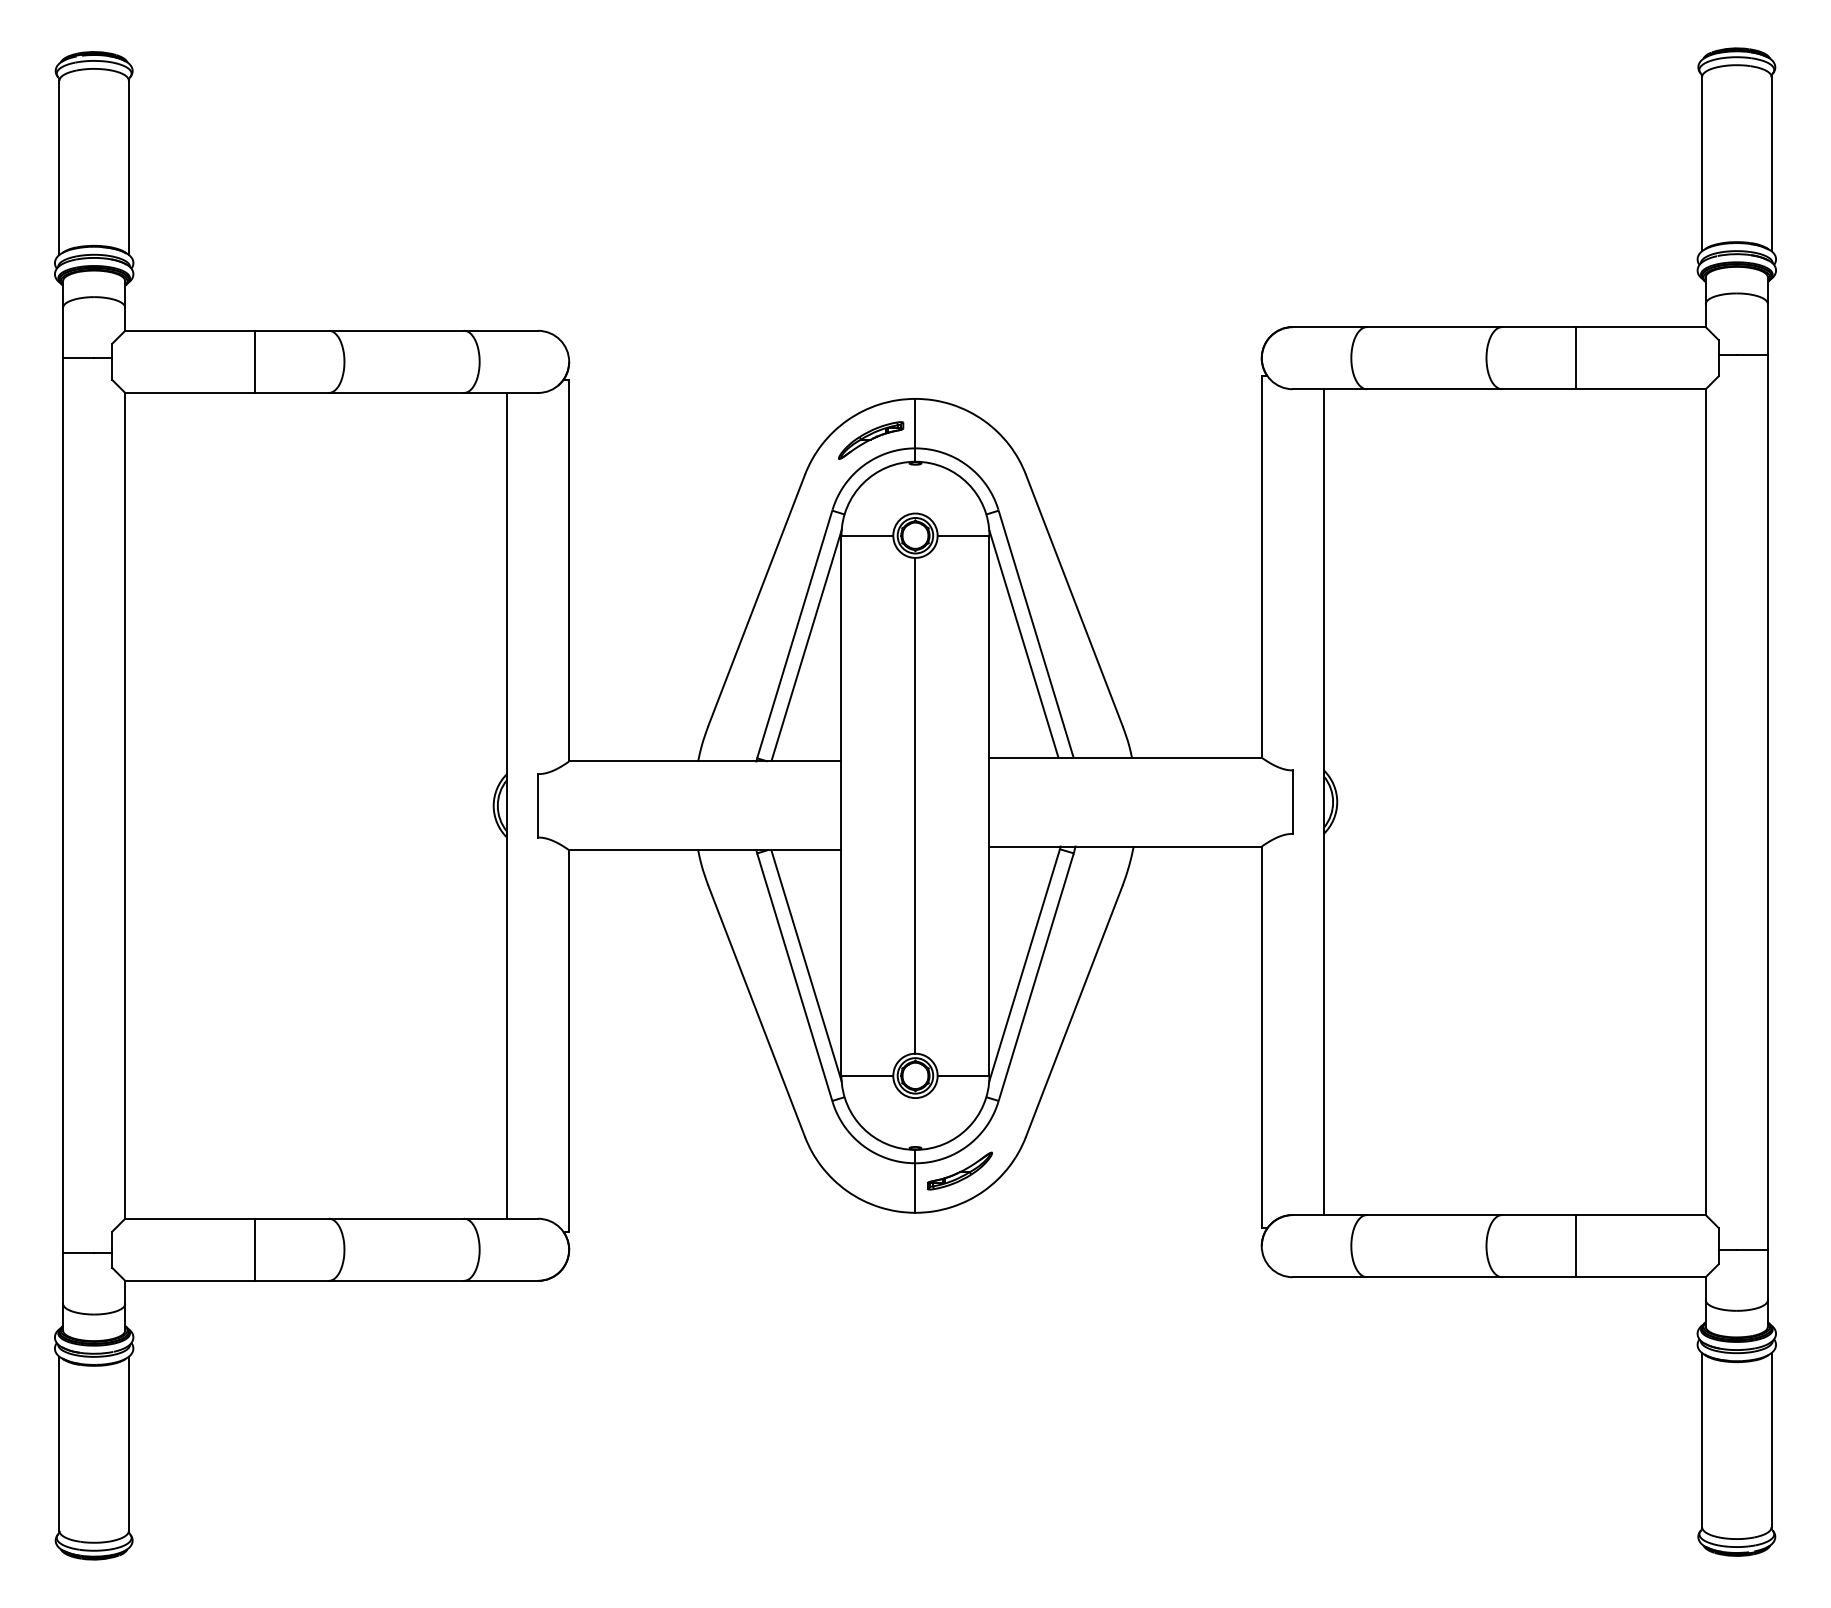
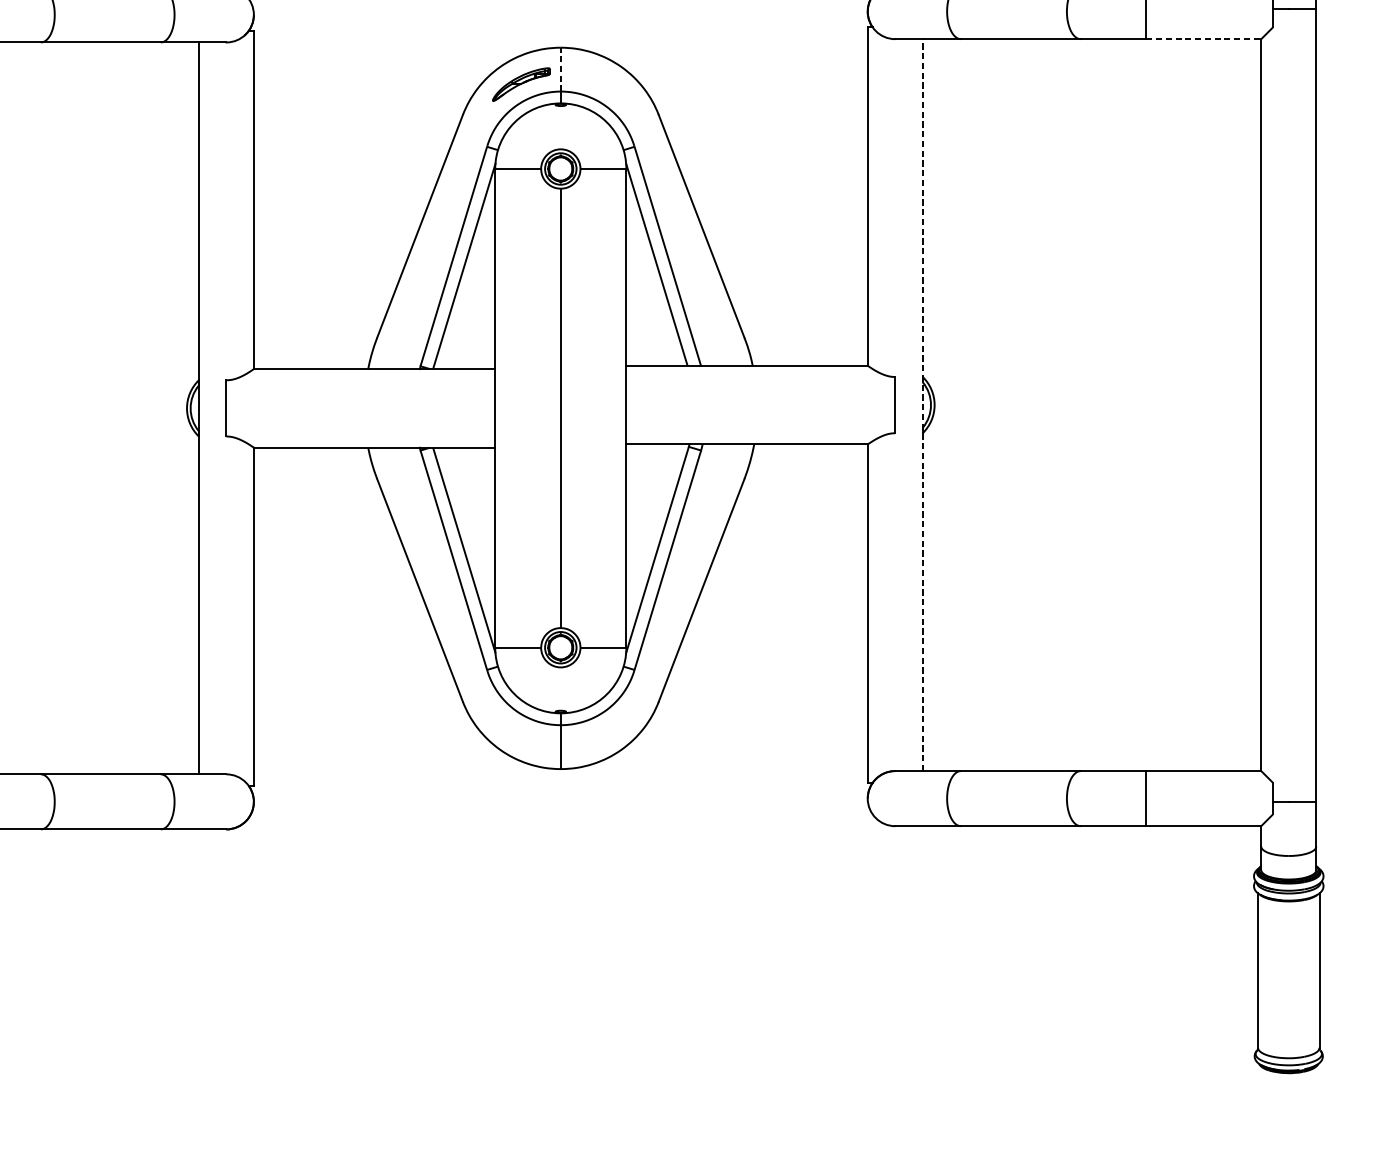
line: (1640, 389) -> (1203, 39), solid -> dashed
line: (915, 423) -> (560, 69), solid -> dashed
line: (1323, 802) -> (922, 405), solid -> dashed
part: (959, 1170) -> (599, 731), removed

